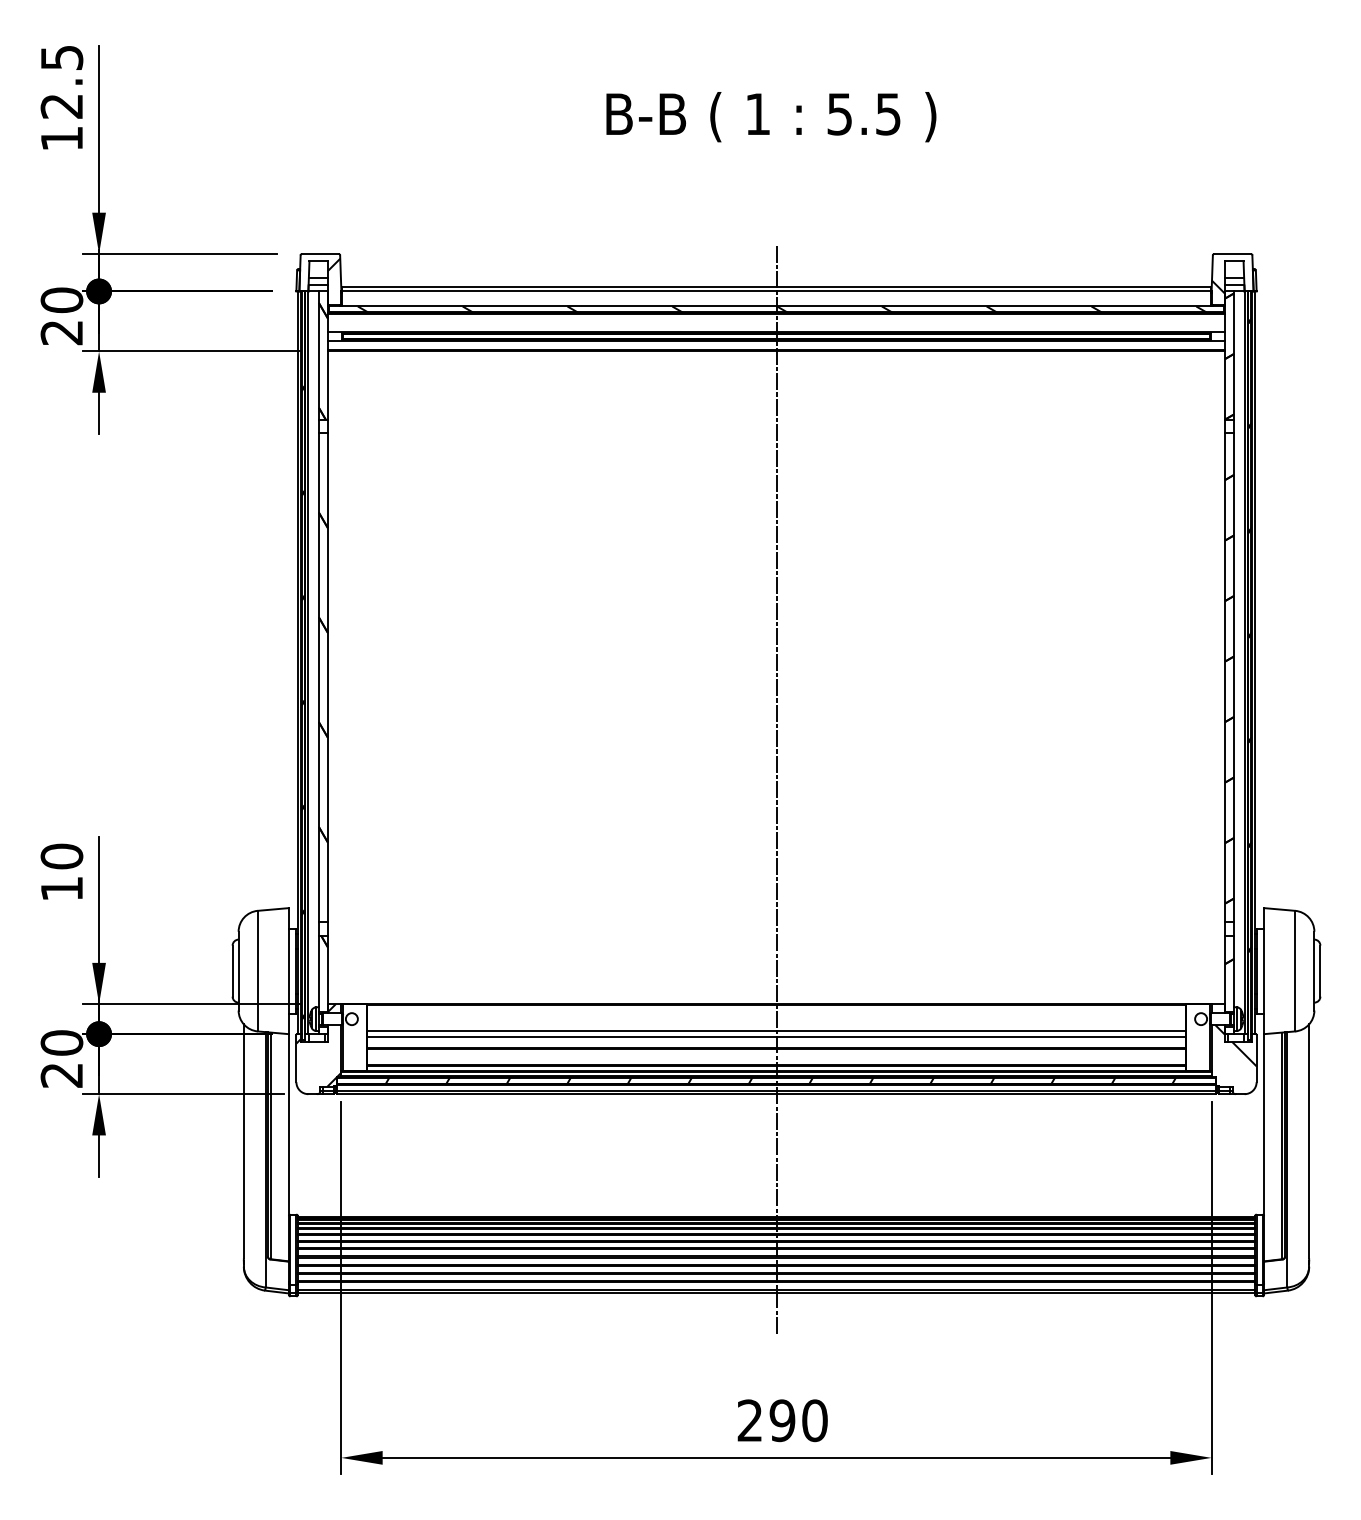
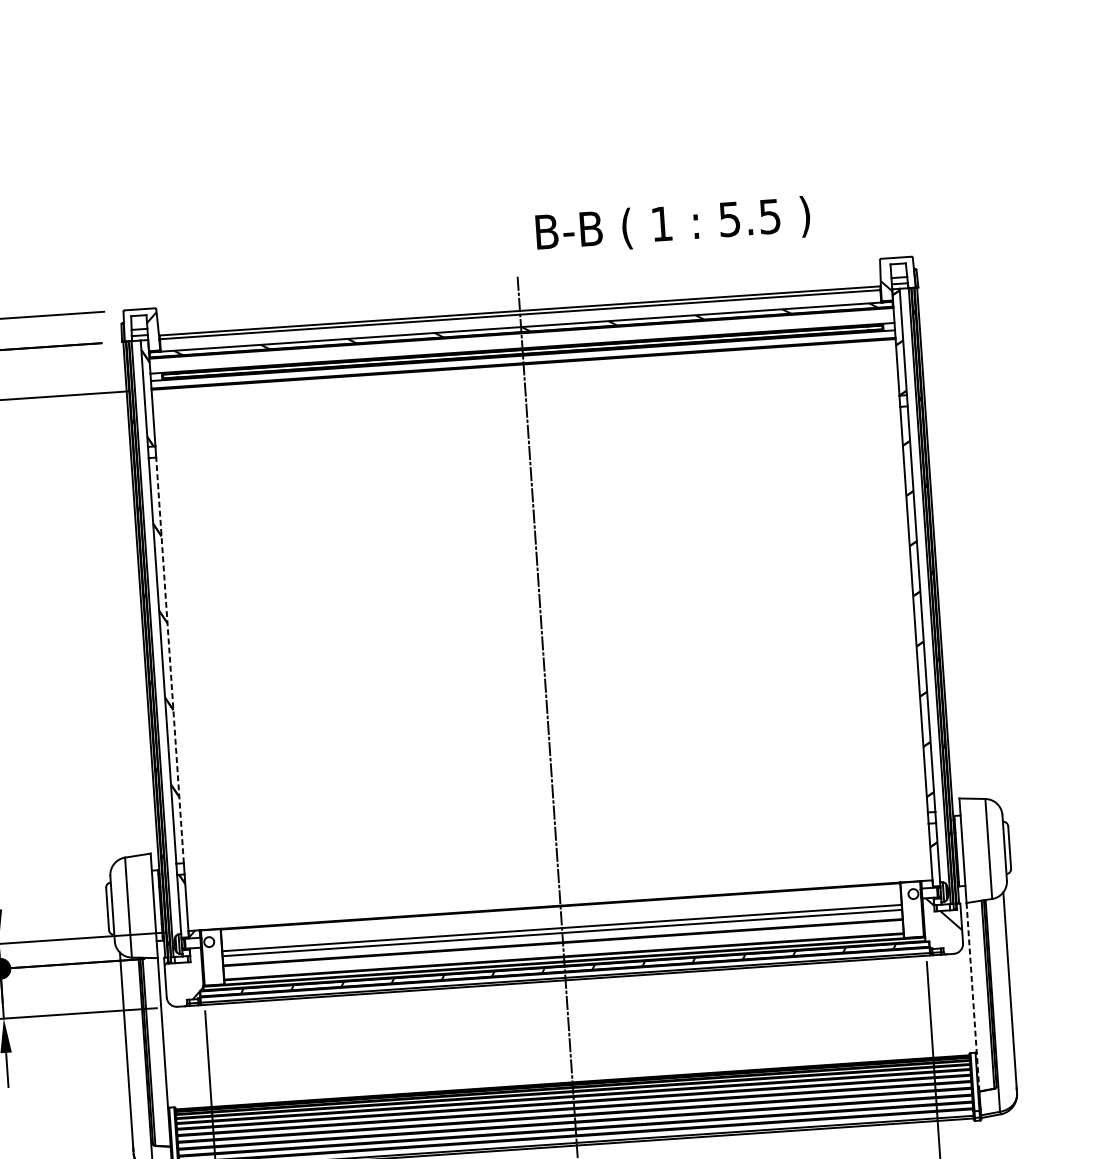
text: (771, 117) -> (673, 225), moved
line: (327, 677) -> (169, 660), solid -> dashed
line: (1264, 1147) -> (973, 996), solid -> dashed

